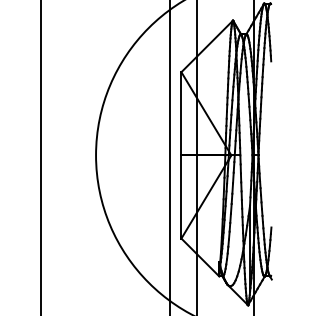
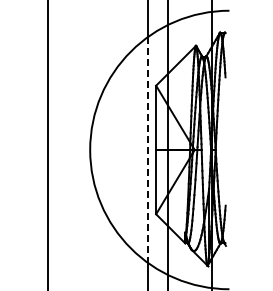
line: (170, 156) -> (147, 150), solid -> dashed

